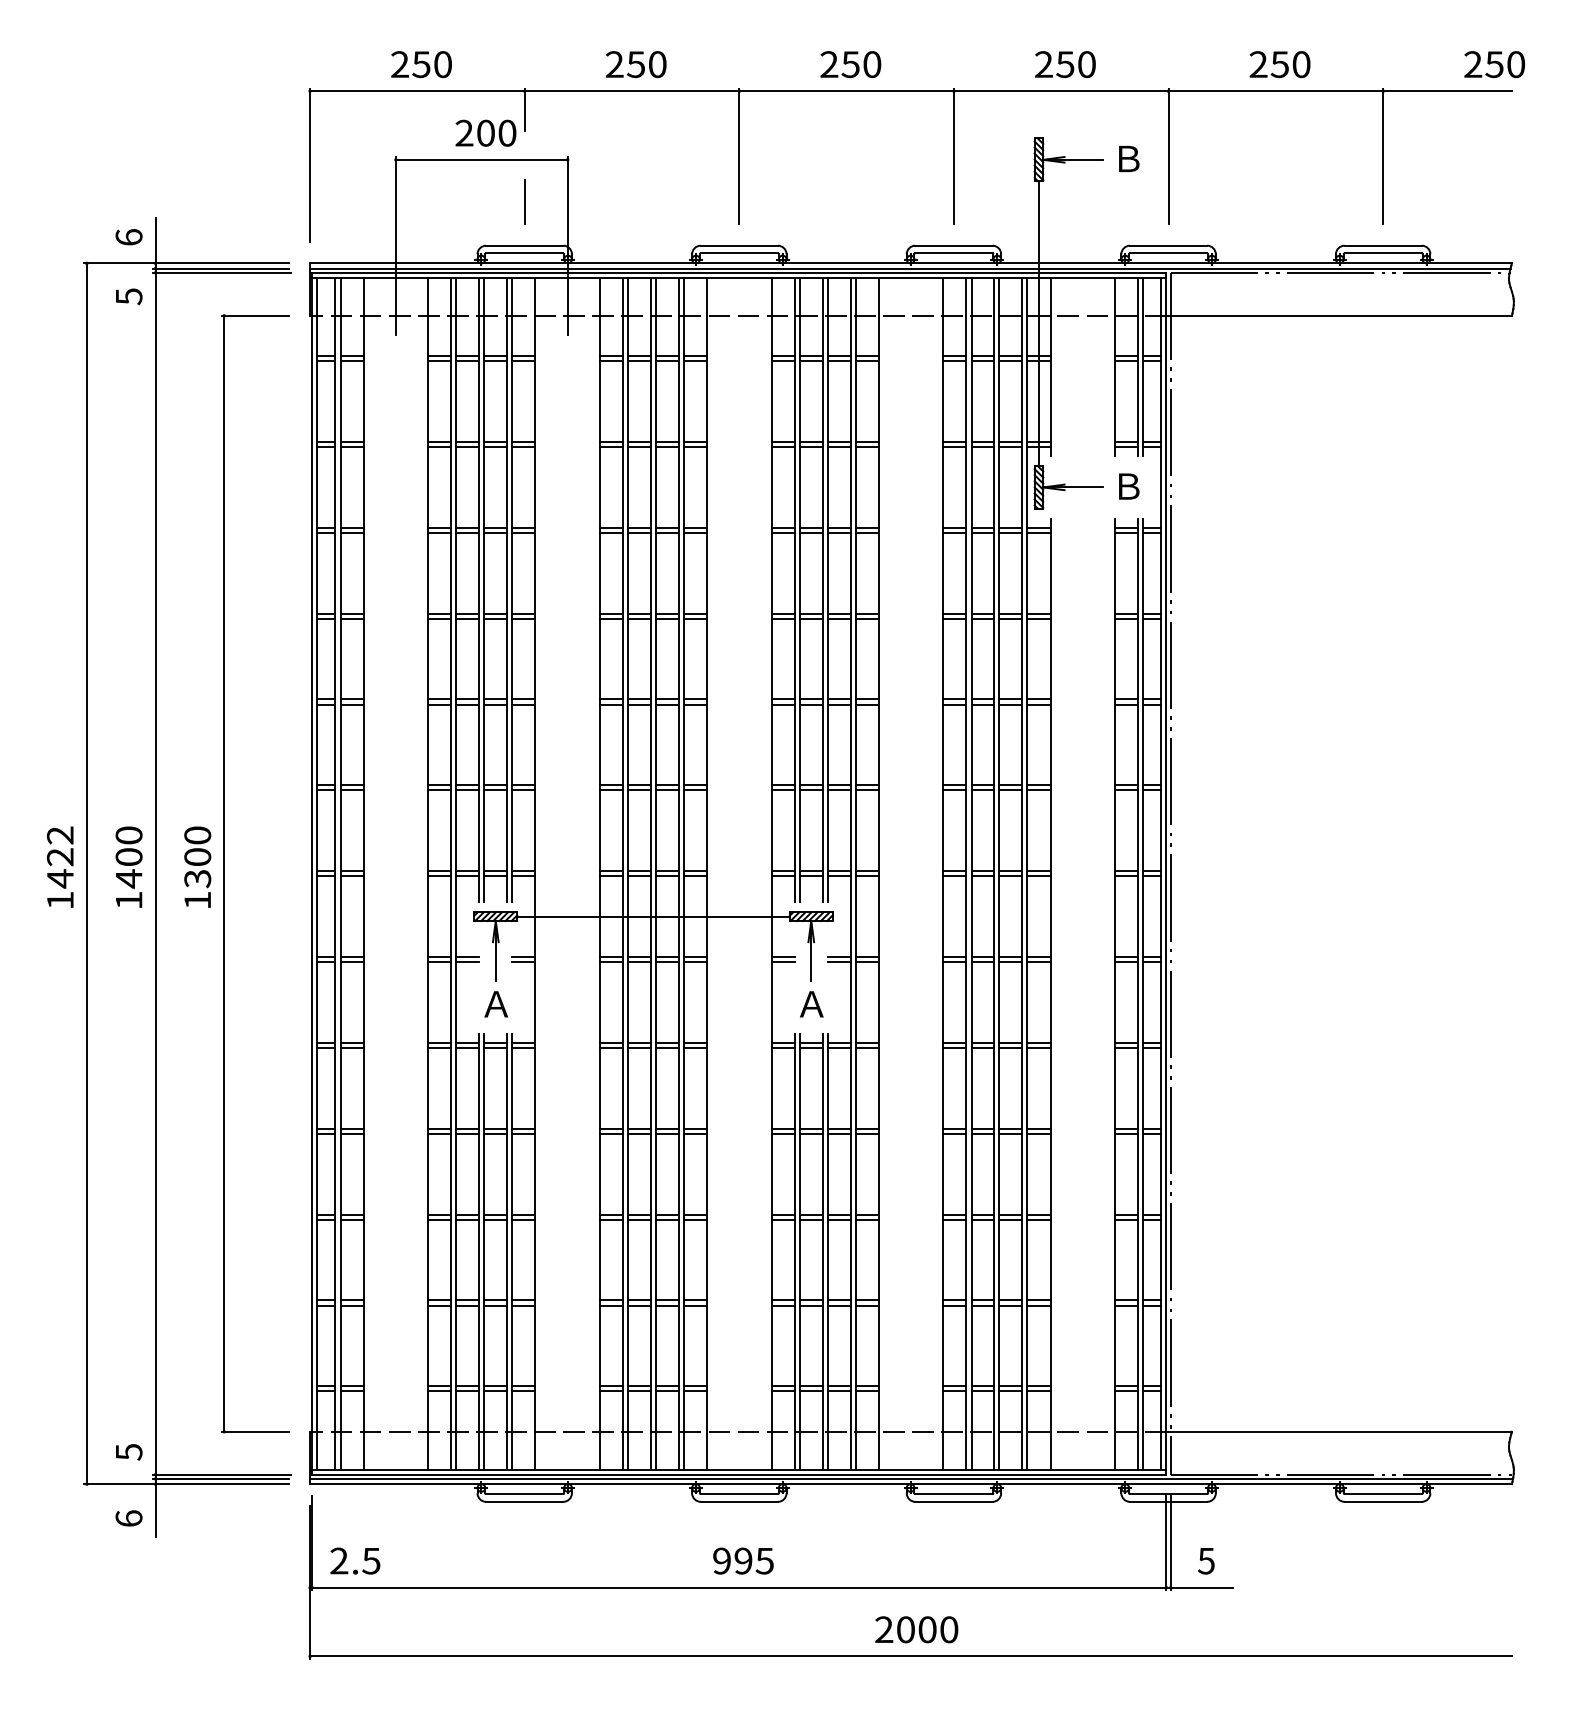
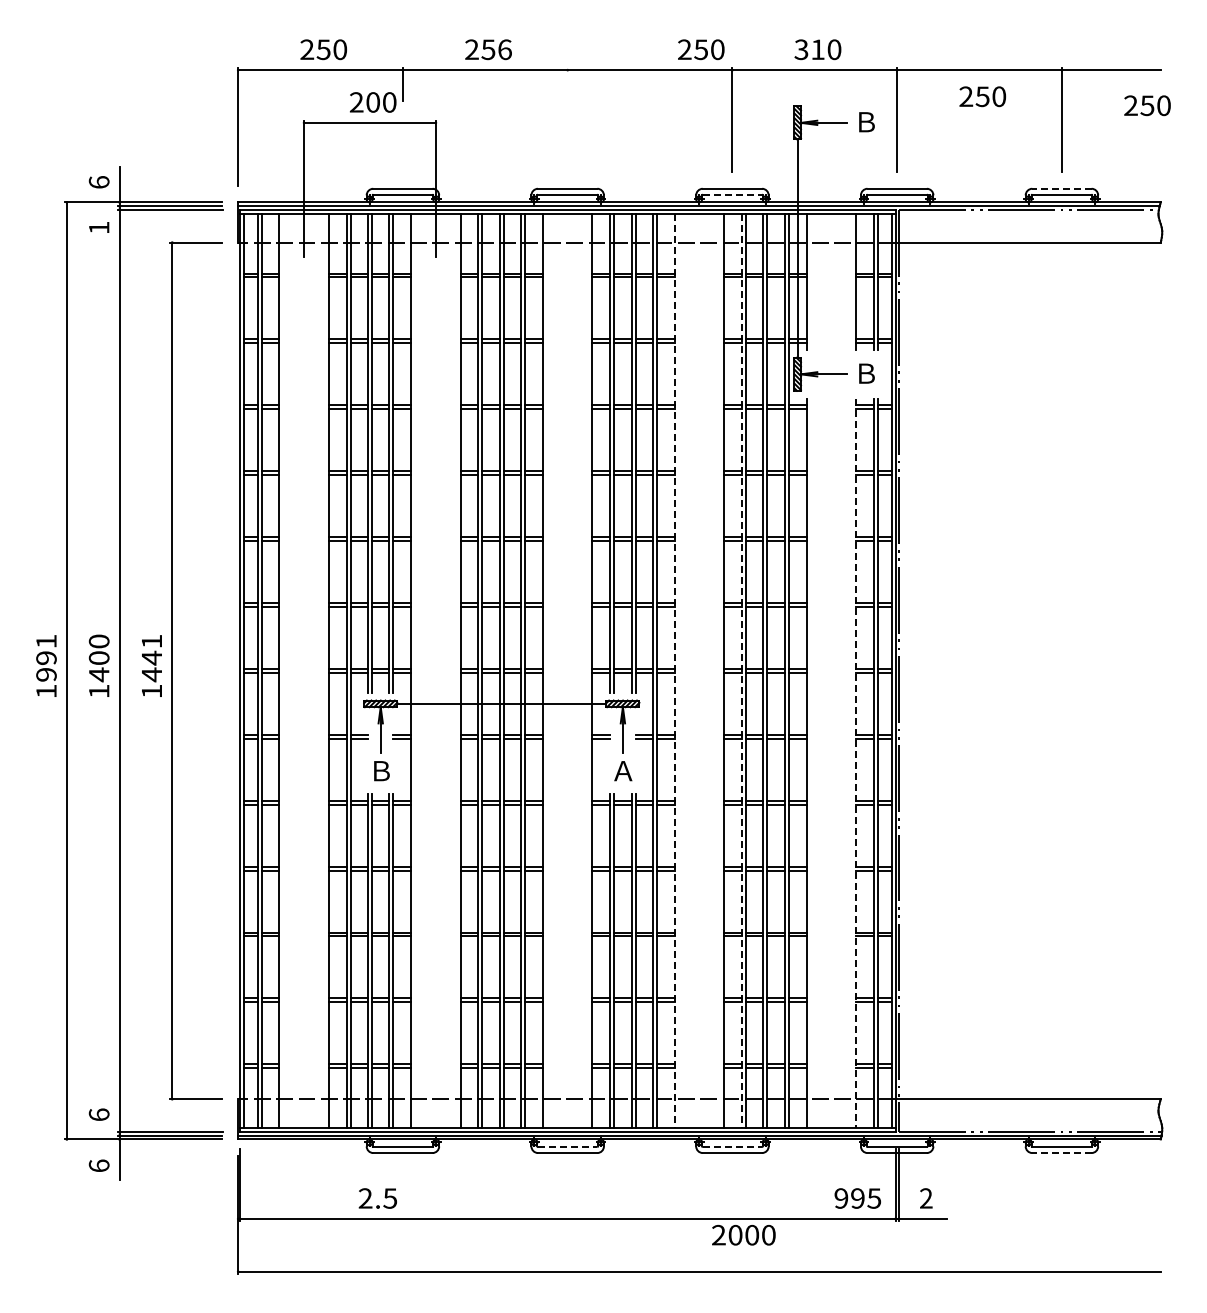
text: (657, 64) -> (504, 49), 250 -> 256
text: (851, 64) -> (701, 49), moved
text: (1054, 64) -> (809, 49), 250 -> 310
text: (1279, 64) -> (982, 96), moved
text: (1494, 64) -> (1147, 105), moved
line: (739, 156) -> (567, 120), removed
line: (524, 201) -> (402, 154), removed
line: (1382, 245) -> (1061, 188), solid -> dashed
line: (954, 253) -> (732, 194), solid -> dashed
text: (129, 296) -> (99, 227), 5 -> 1
text: (60, 857) -> (46, 658), 1422 -> 1991
text: (197, 857) -> (151, 658), 1300 -> 1441
line: (878, 874) -> (674, 671), solid -> dashed
line: (965, 874) -> (741, 671), solid -> dashed
line: (1115, 994) -> (856, 763), solid -> dashed
text: (496, 1004) -> (381, 771), Ａ -> Ｂ
text: (128, 1451) -> (98, 1114), 5 -> 6
line: (739, 1494) -> (567, 1147), solid -> dashed
line: (954, 1494) -> (732, 1147), solid -> dashed
line: (1382, 1502) -> (1061, 1153), solid -> dashed
text: (354, 1561) -> (377, 1198), moved
text: (743, 1561) -> (857, 1198), moved
text: (1205, 1561) -> (925, 1198), 5 -> 2
text: (916, 1630) -> (743, 1235), moved

